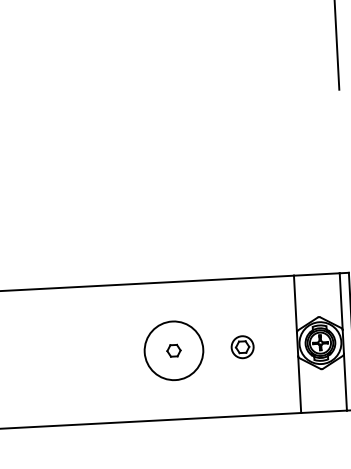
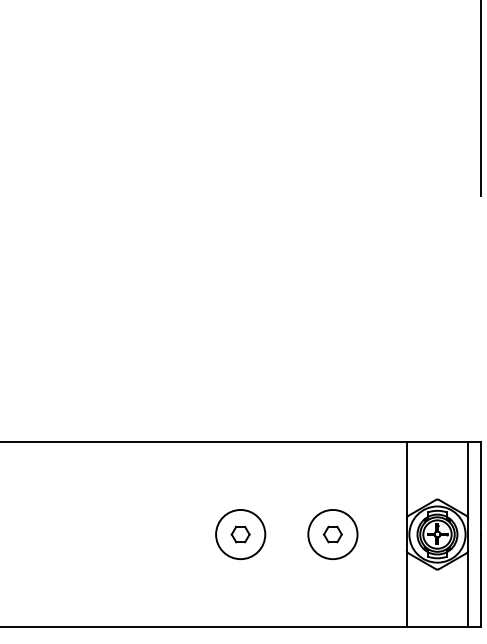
circle: (242, 347) -> (332, 534), size x1.67
circle: (173, 350) -> (240, 534), size x0.62

